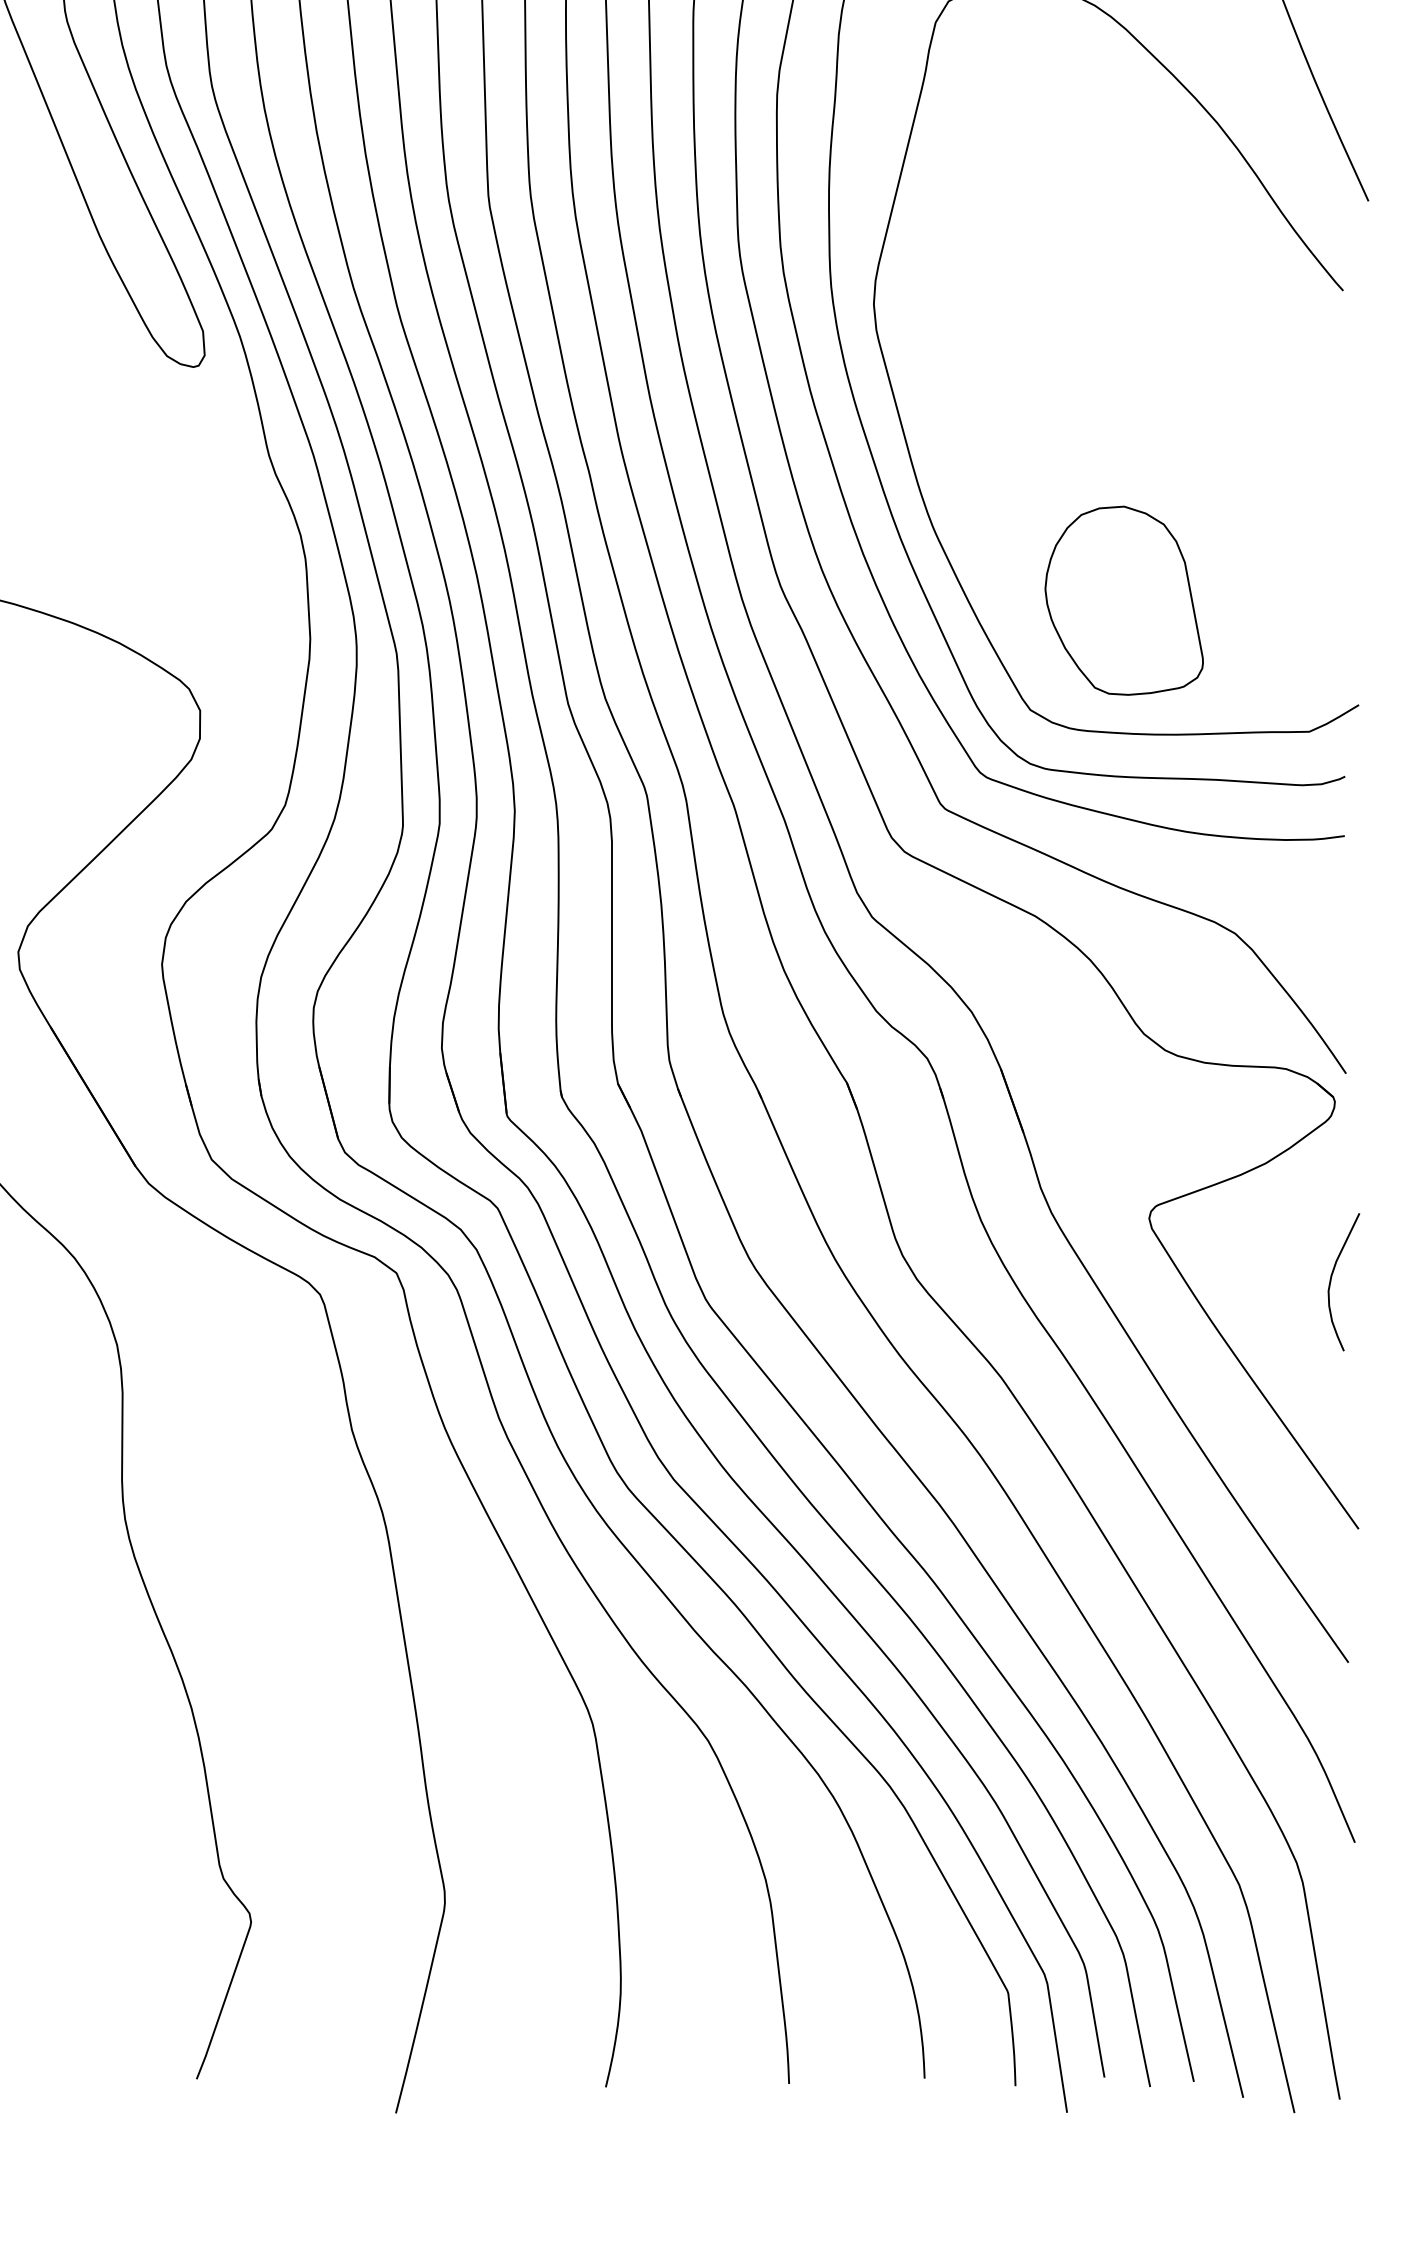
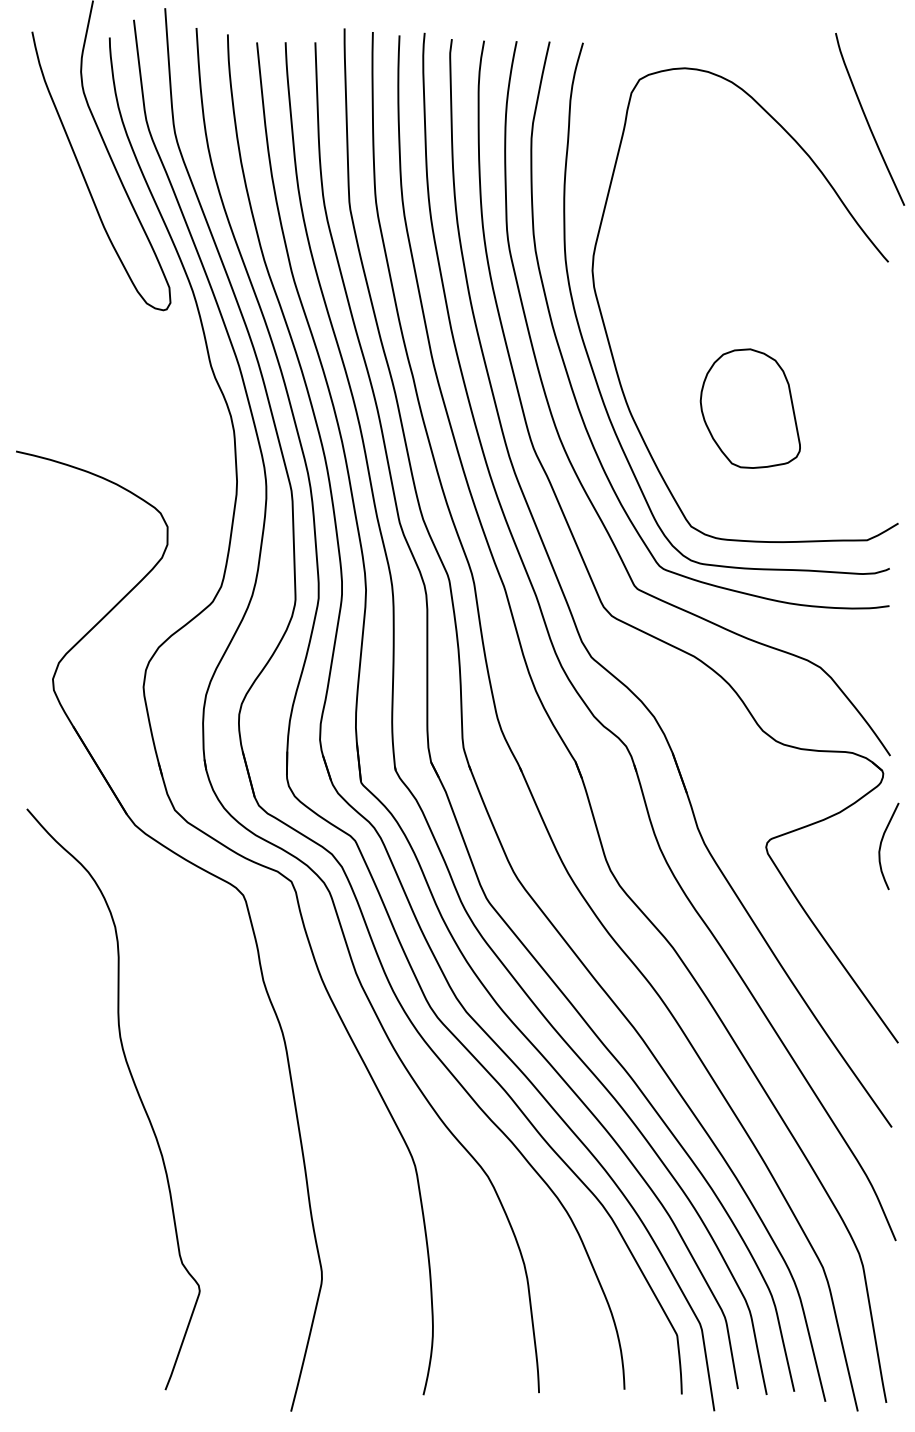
part: (1122, 600) -> (749, 408), moved
curve: (1332, 1282) -> (881, 846), moved

